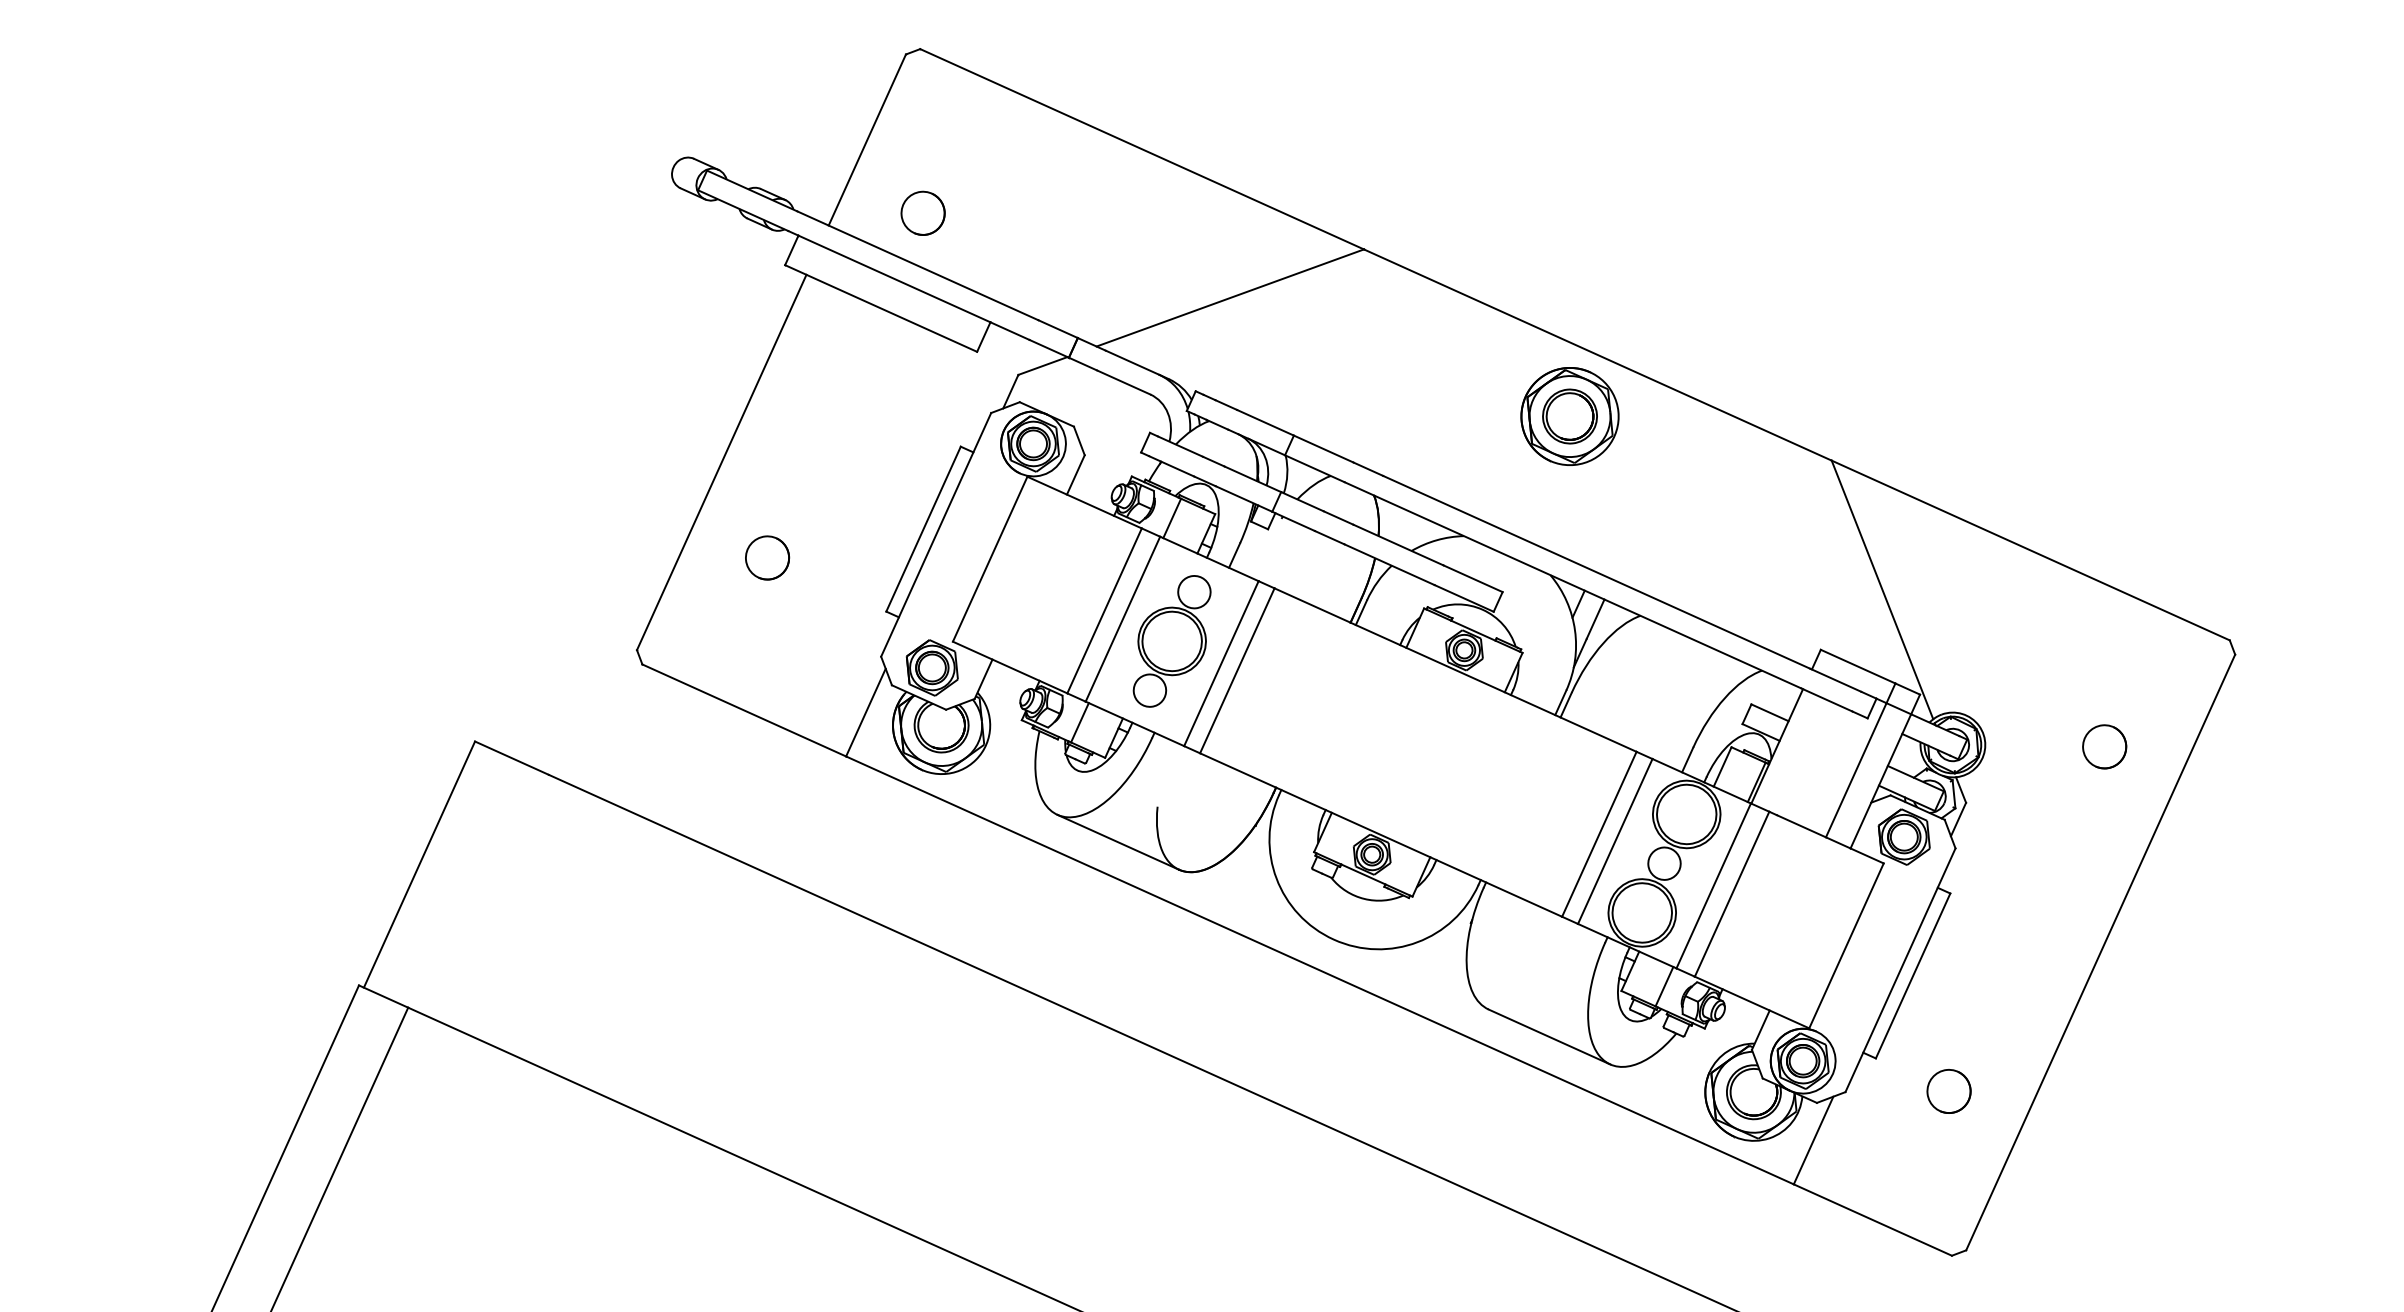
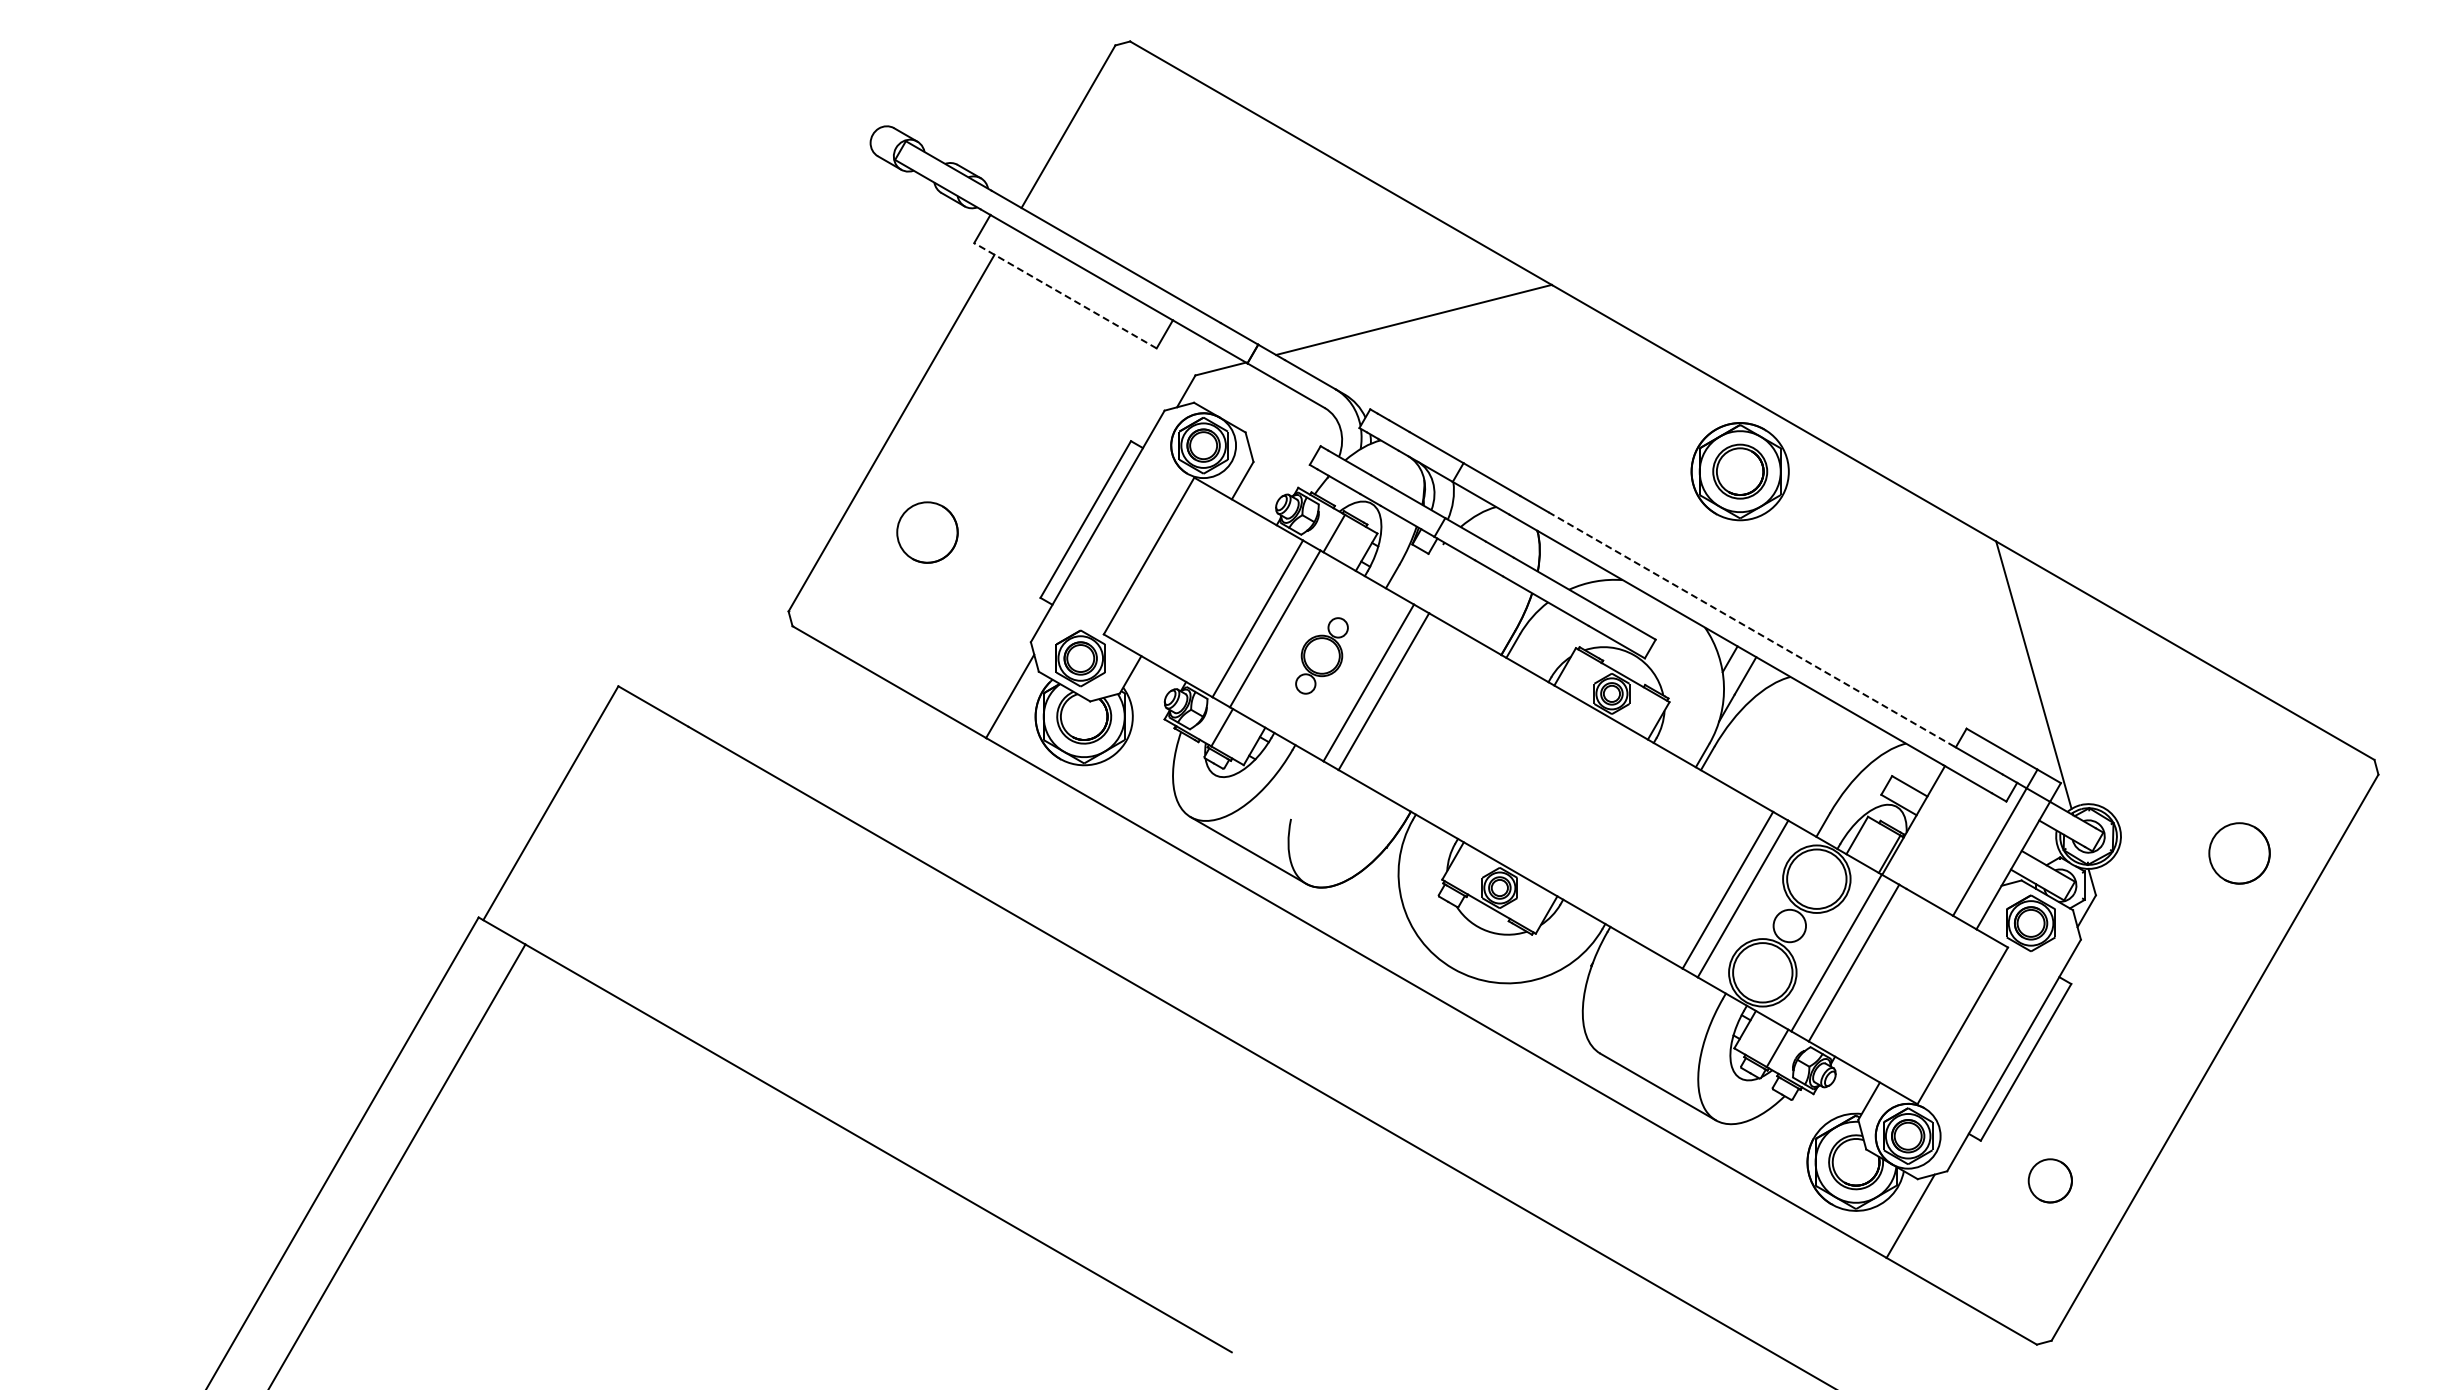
circle: (922, 212) -> (1116, 204), removed
line: (881, 308) -> (1065, 295), solid -> dashed
circle: (767, 557) -> (927, 532), size x1.4
line: (1596, 572) -> (1751, 629), solid -> dashed
part: (1171, 641) -> (1321, 655), size x0.6
circle: (2103, 746) -> (2238, 853), size x1.4

